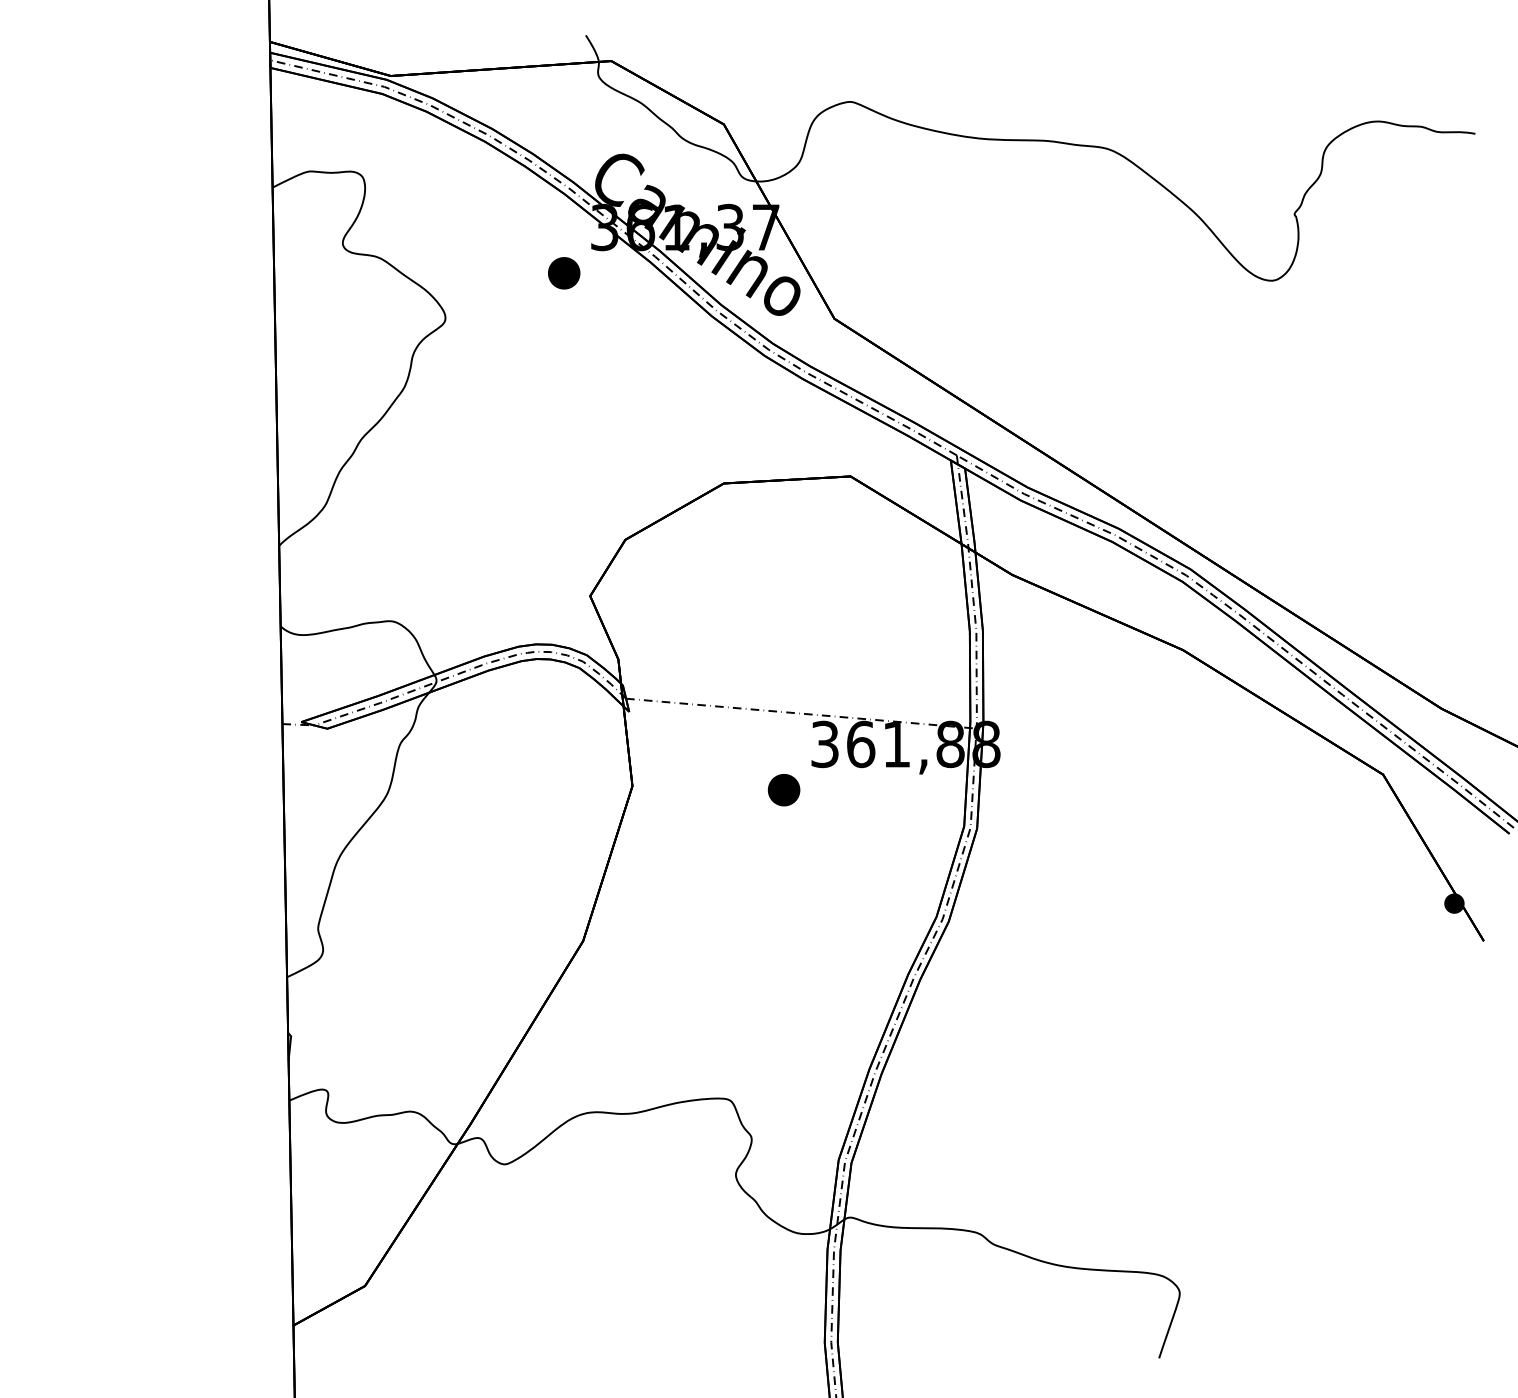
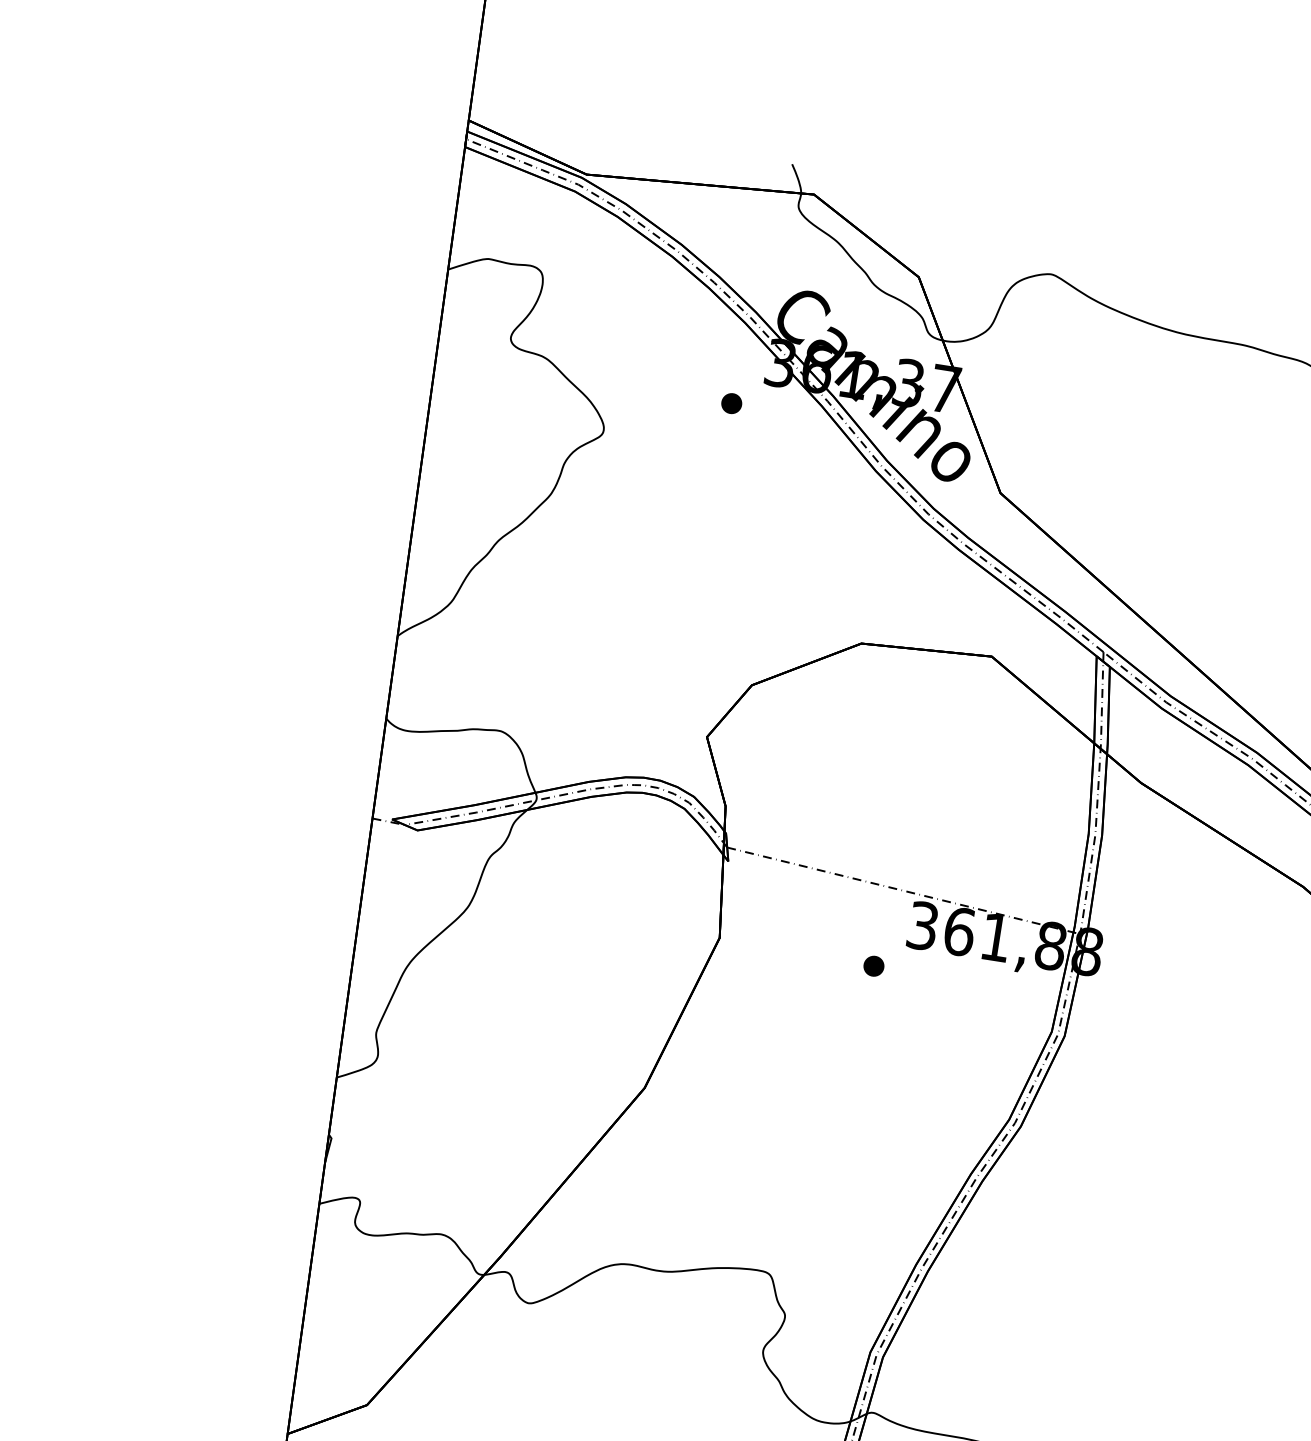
part: (563, 273) -> (731, 403), size x0.62
part: (784, 790) -> (874, 966), size x0.62

